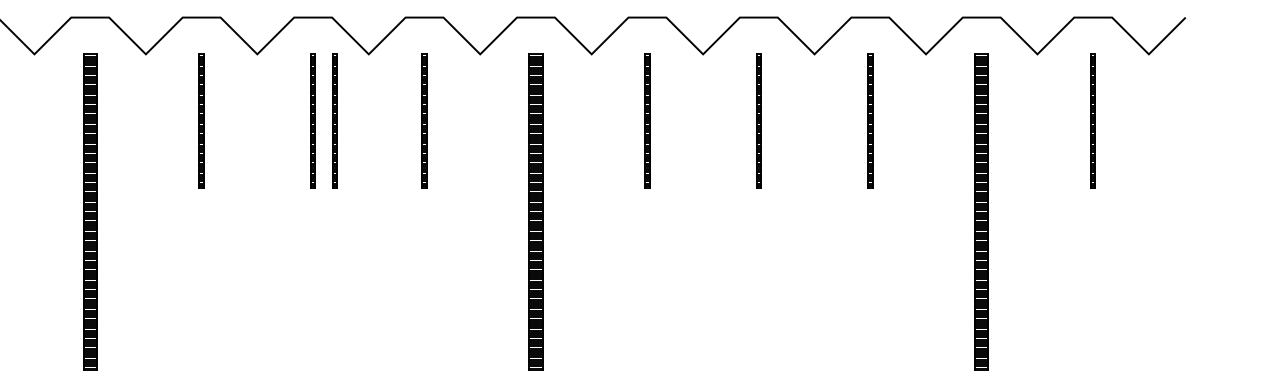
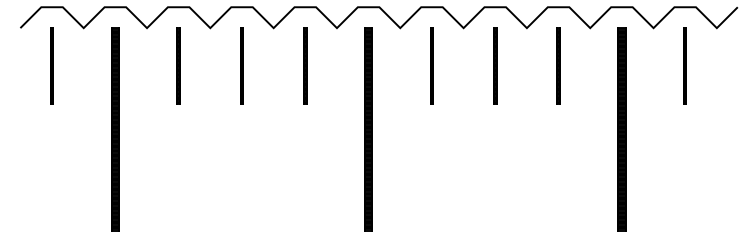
line: (335, 120) -> (254, 65), removed

